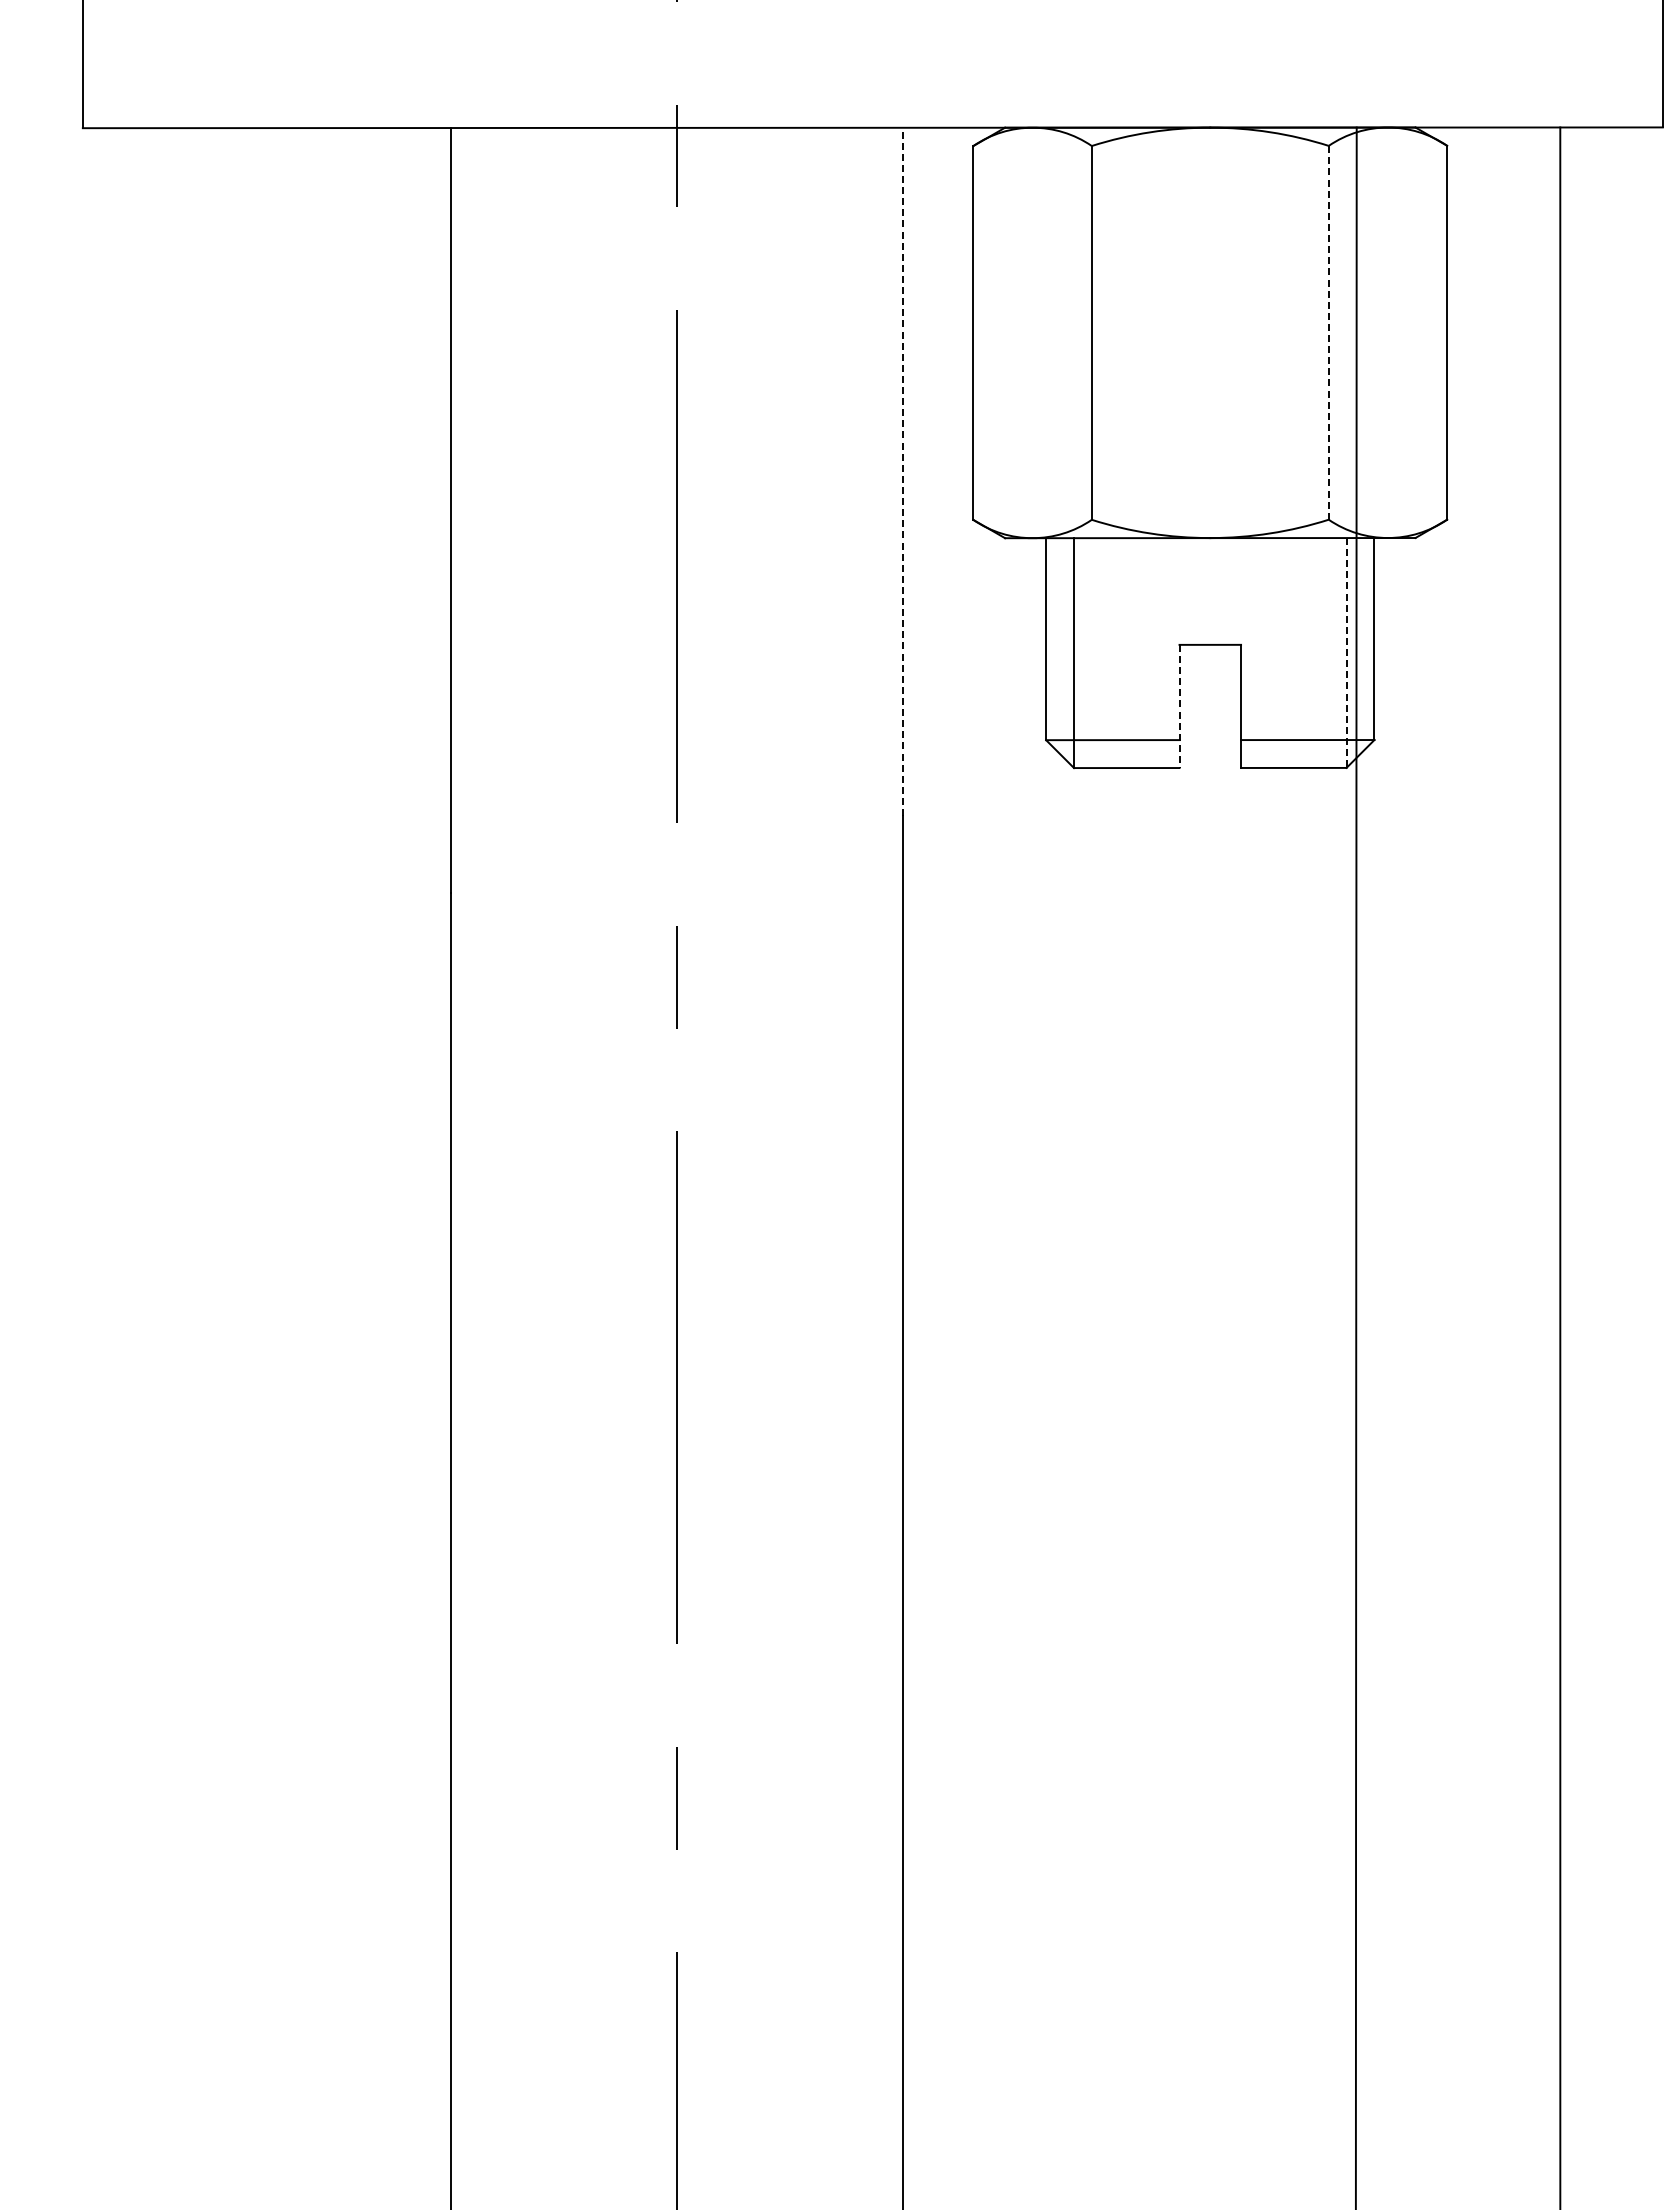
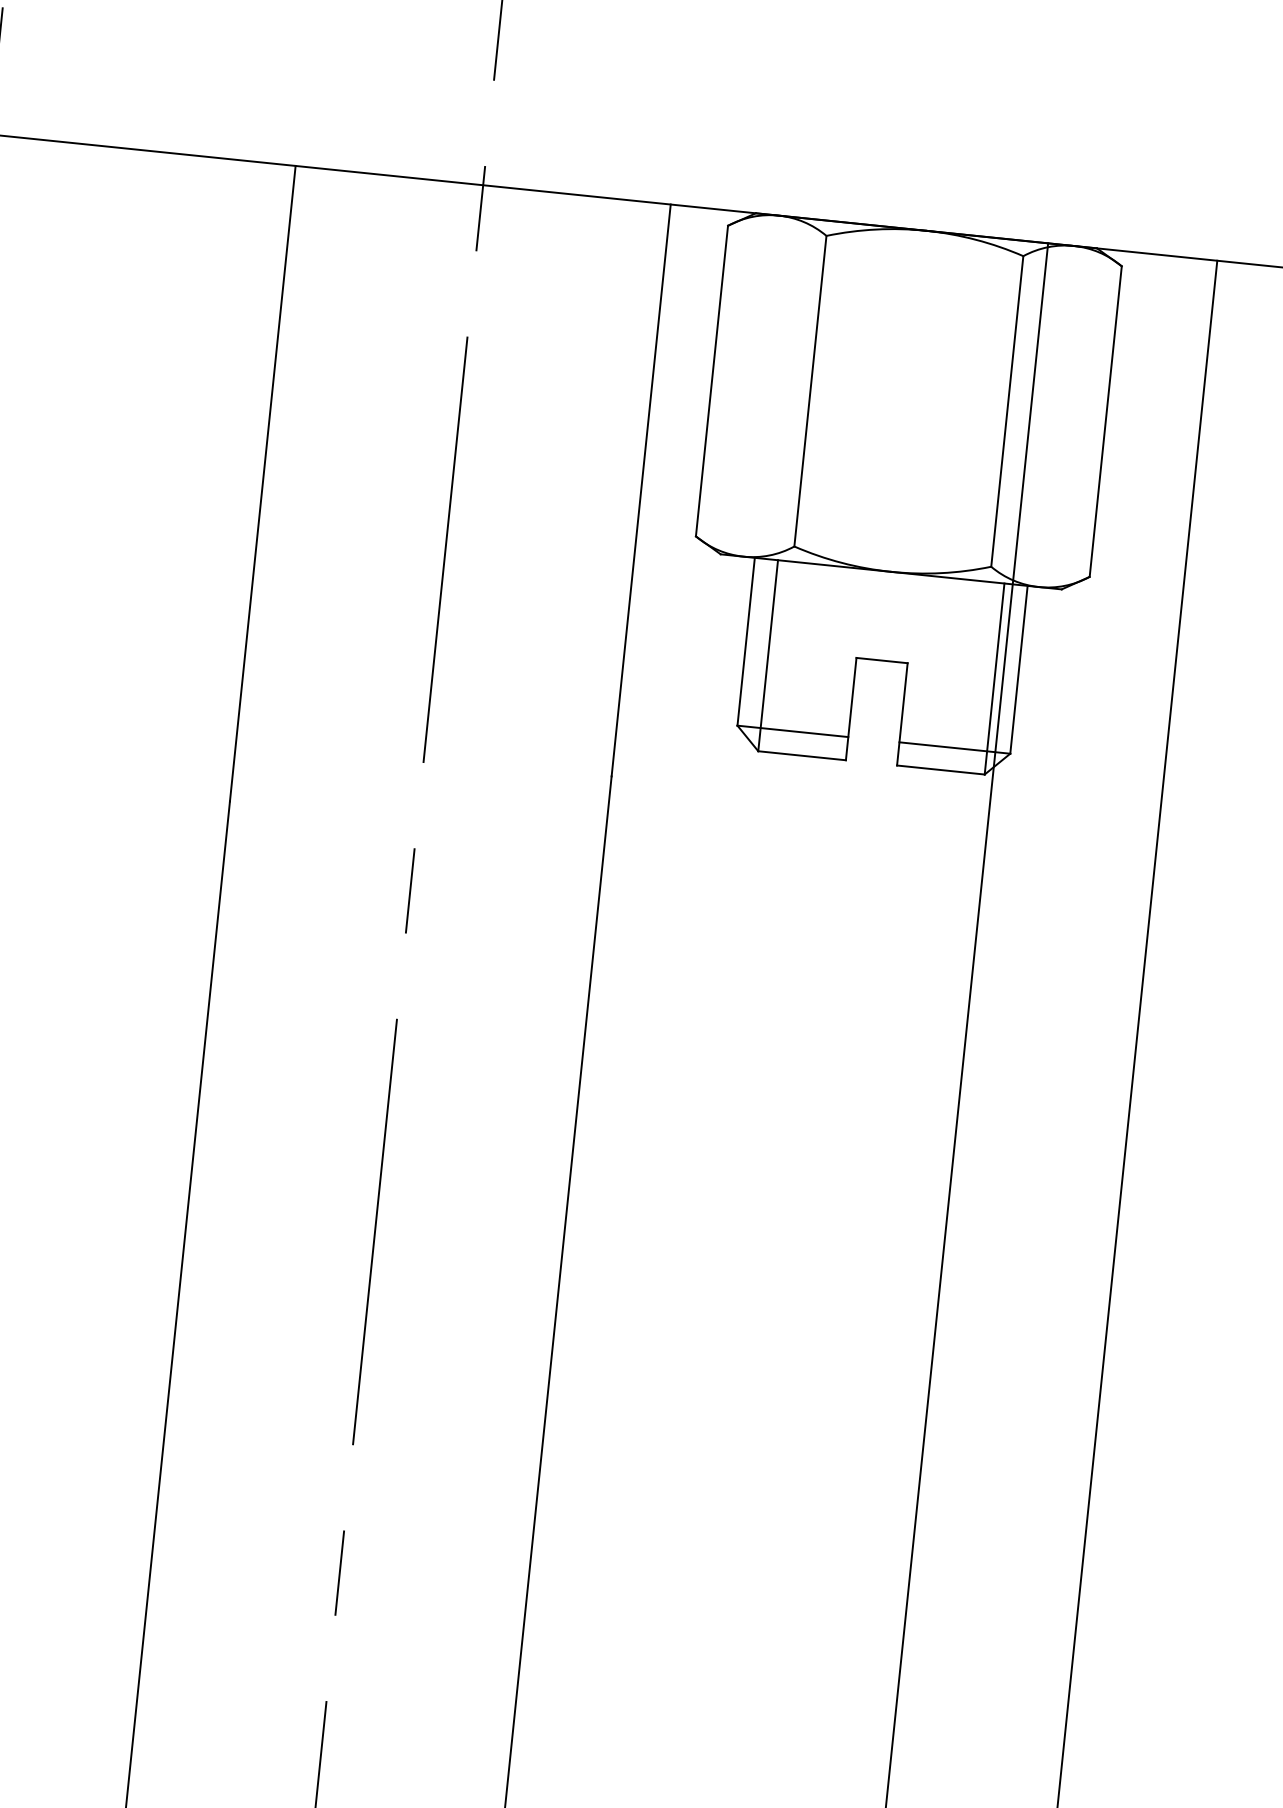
line: (1328, 332) -> (1007, 411), dashed -> solid
line: (902, 471) -> (641, 490), dashed -> solid
line: (1346, 653) -> (994, 679), dashed -> solid
line: (1179, 706) -> (851, 709), dashed -> solid

